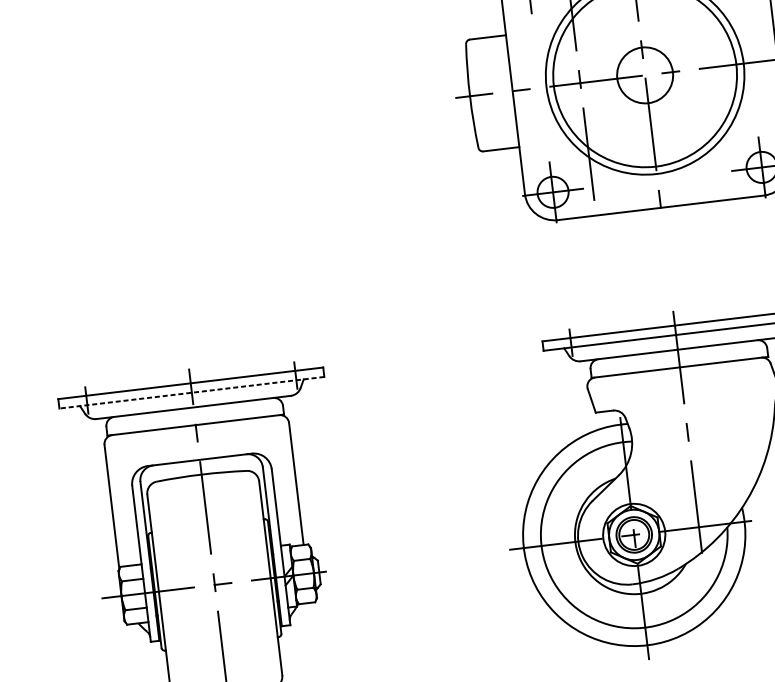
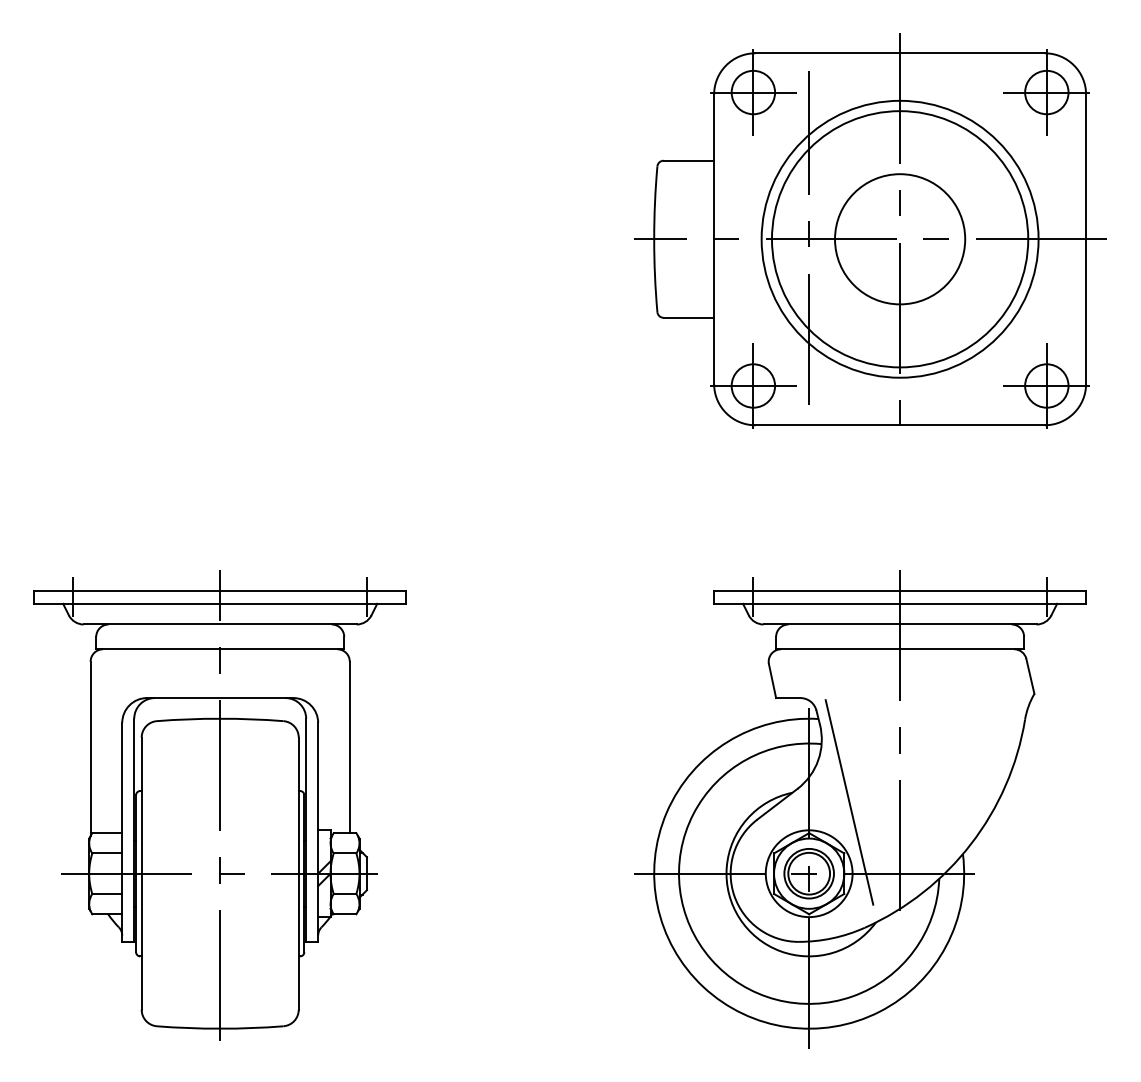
circle: (645, 75) -> (900, 239), size x1.67
line: (192, 392) -> (220, 603), dashed -> solid
line: (656, 480) -> (849, 802), added

